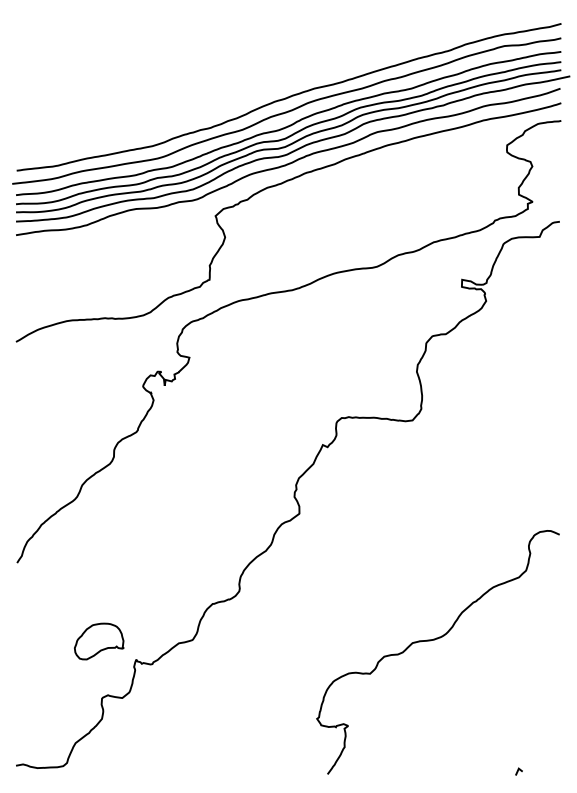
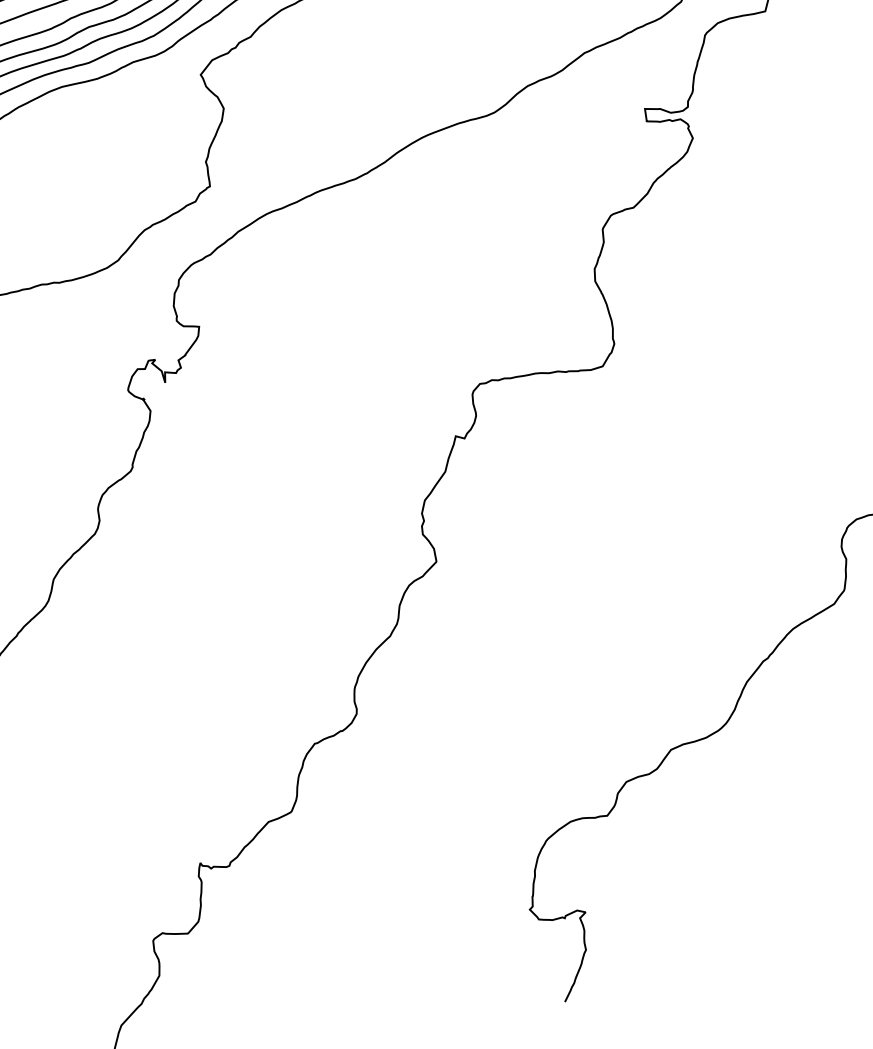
part: (99, 641) -> (131, 843), removed

